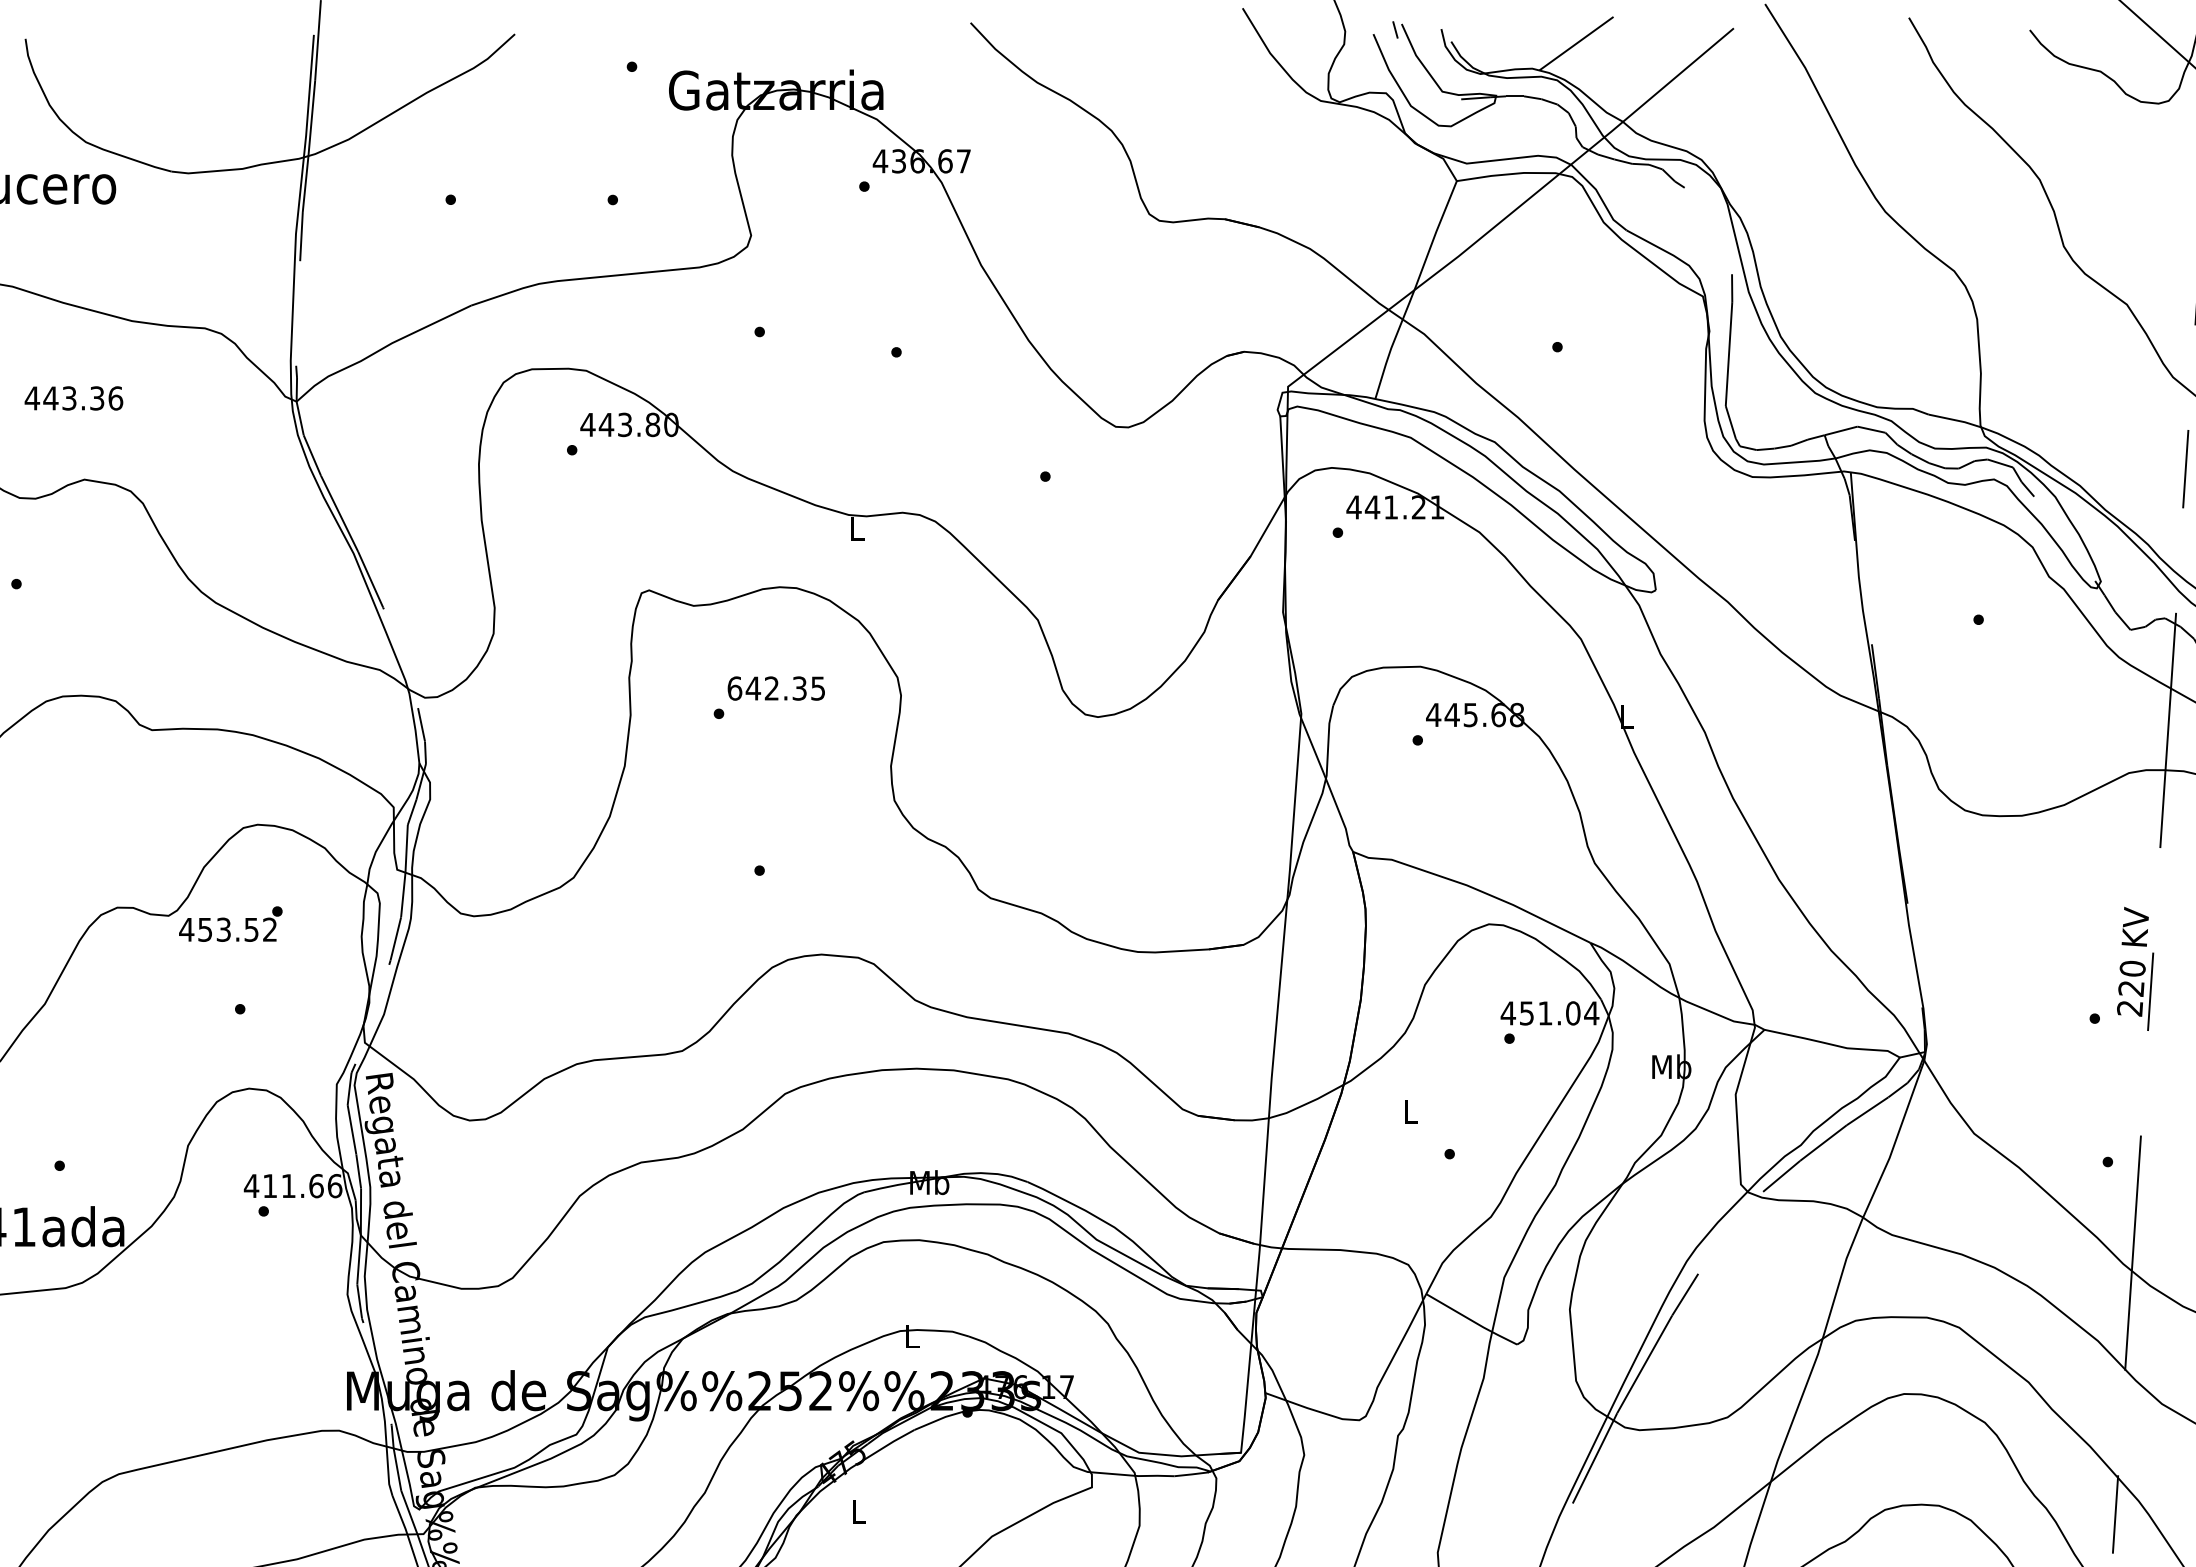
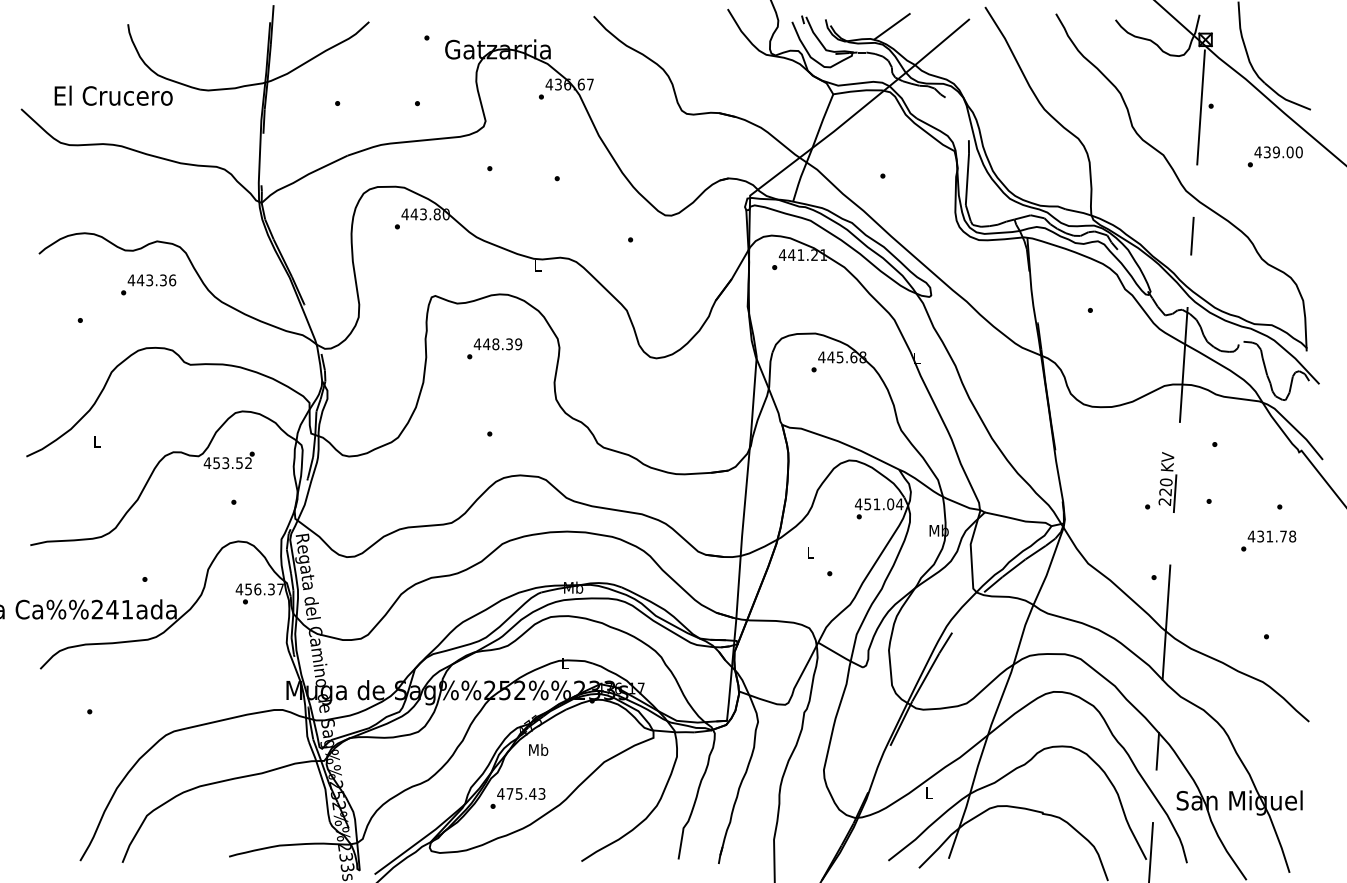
text: (72, 398) -> (151, 280), moved
text: (775, 688) -> (497, 344), 642.35 -> 448.39
text: (302, 1186) -> (264, 589), 411.66 -> 456.37
text: (858, 1510) -> (538, 749), L -> Mb

